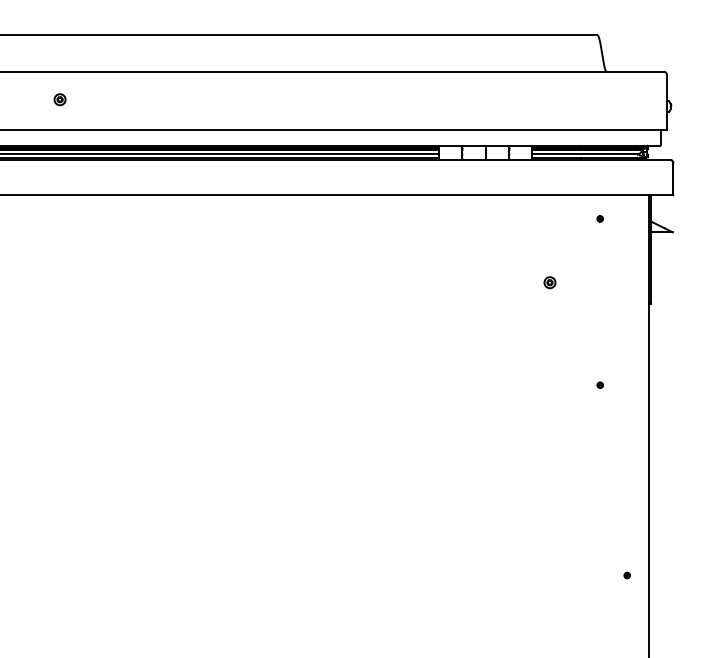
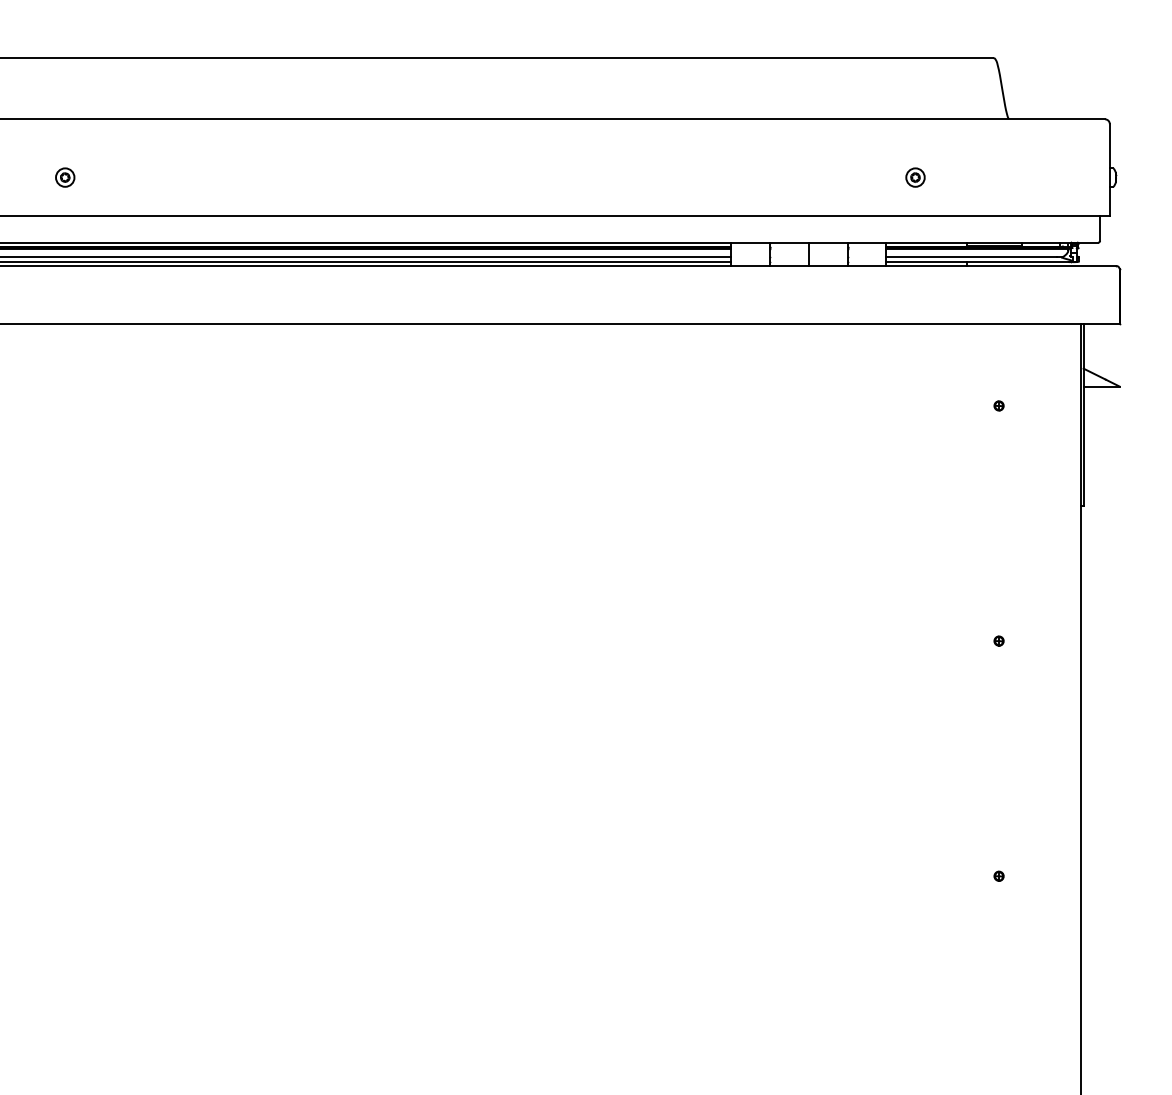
part: (59, 99) -> (64, 177), moved
part: (599, 218) -> (997, 405), moved
part: (549, 282) -> (914, 177), moved
part: (626, 575) -> (997, 876), moved

